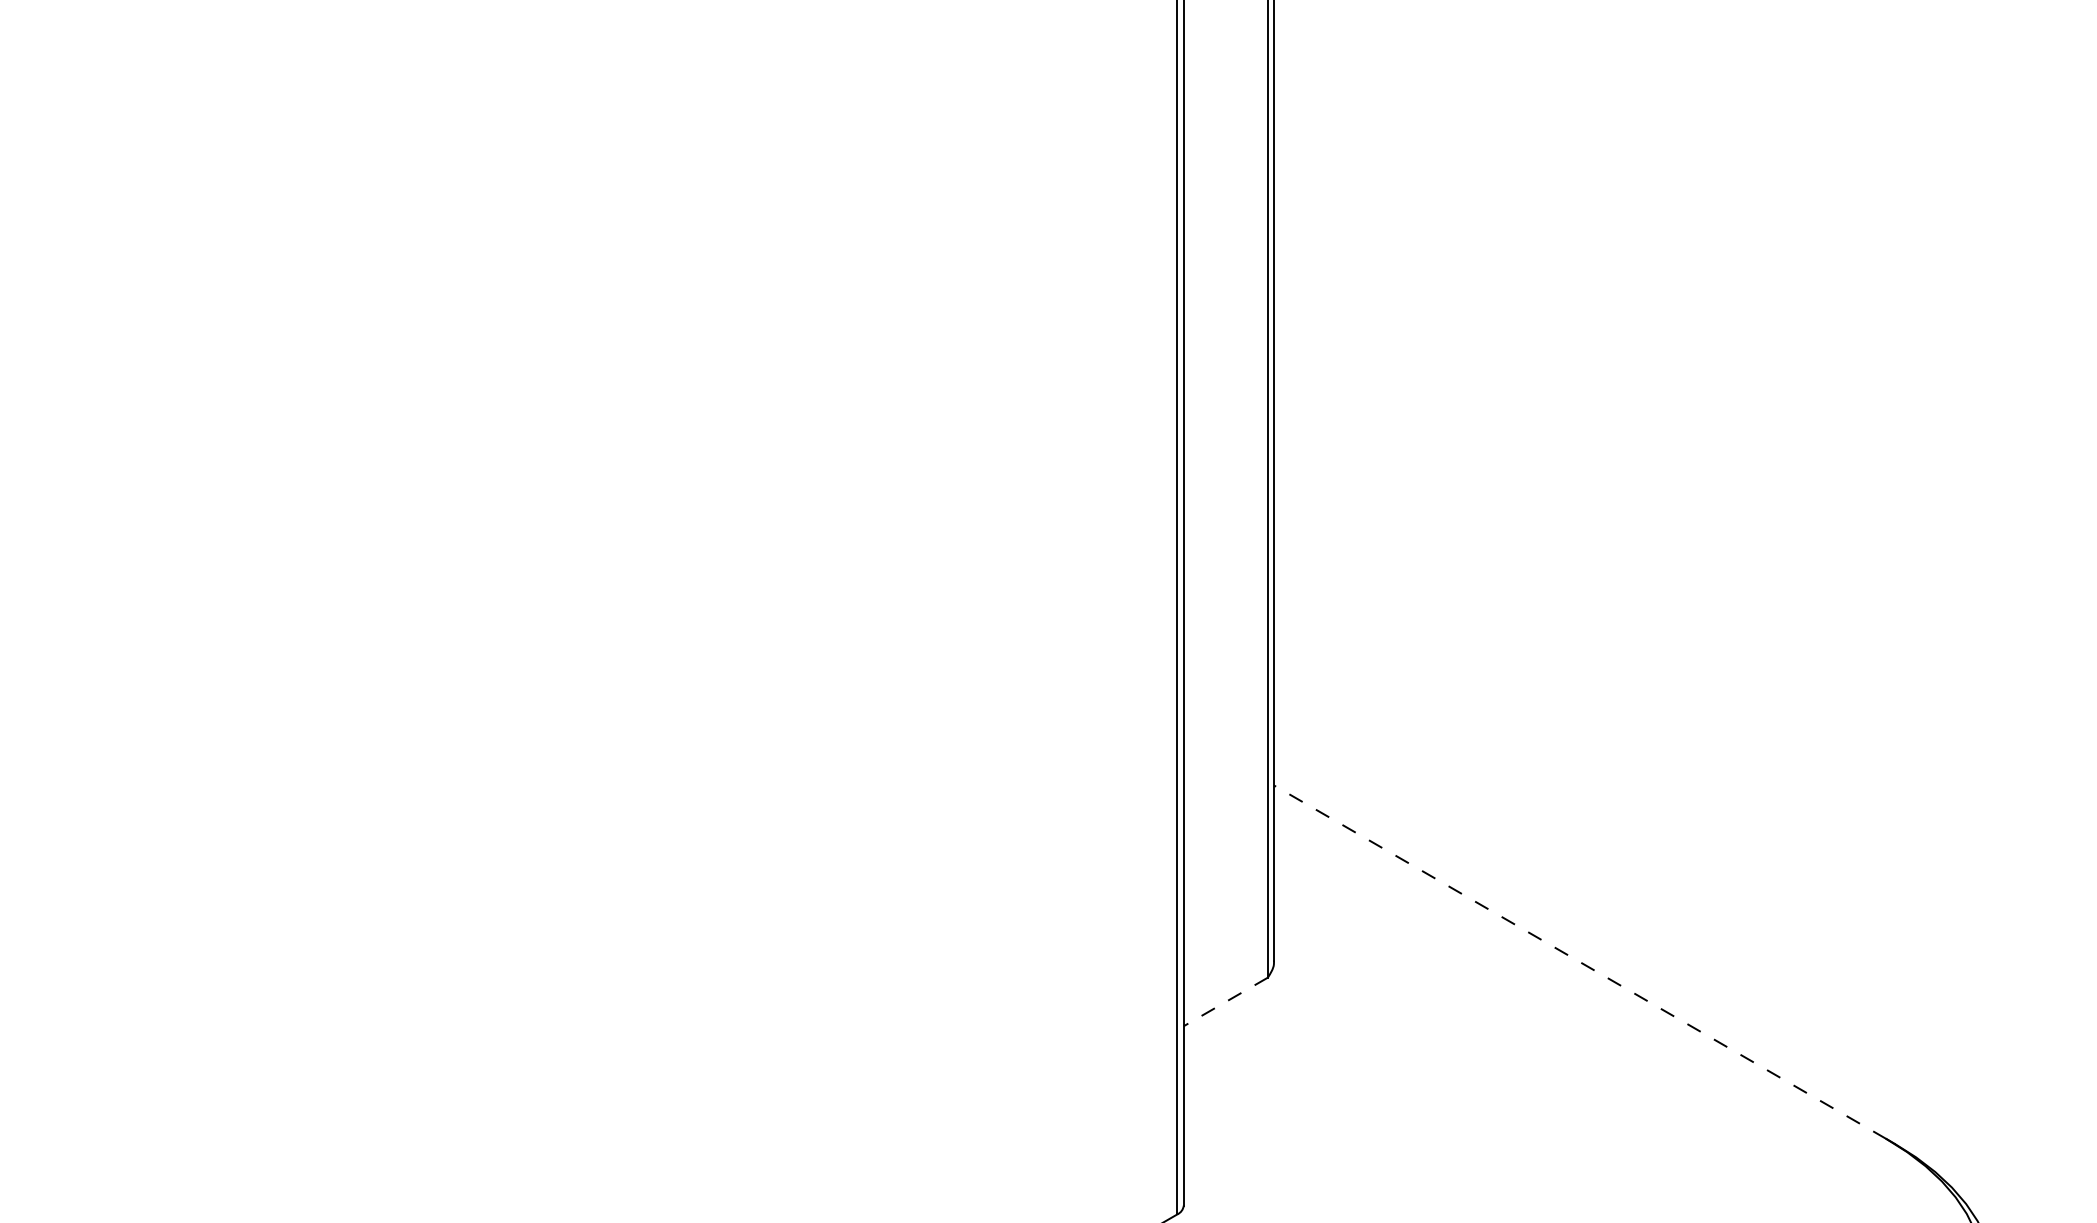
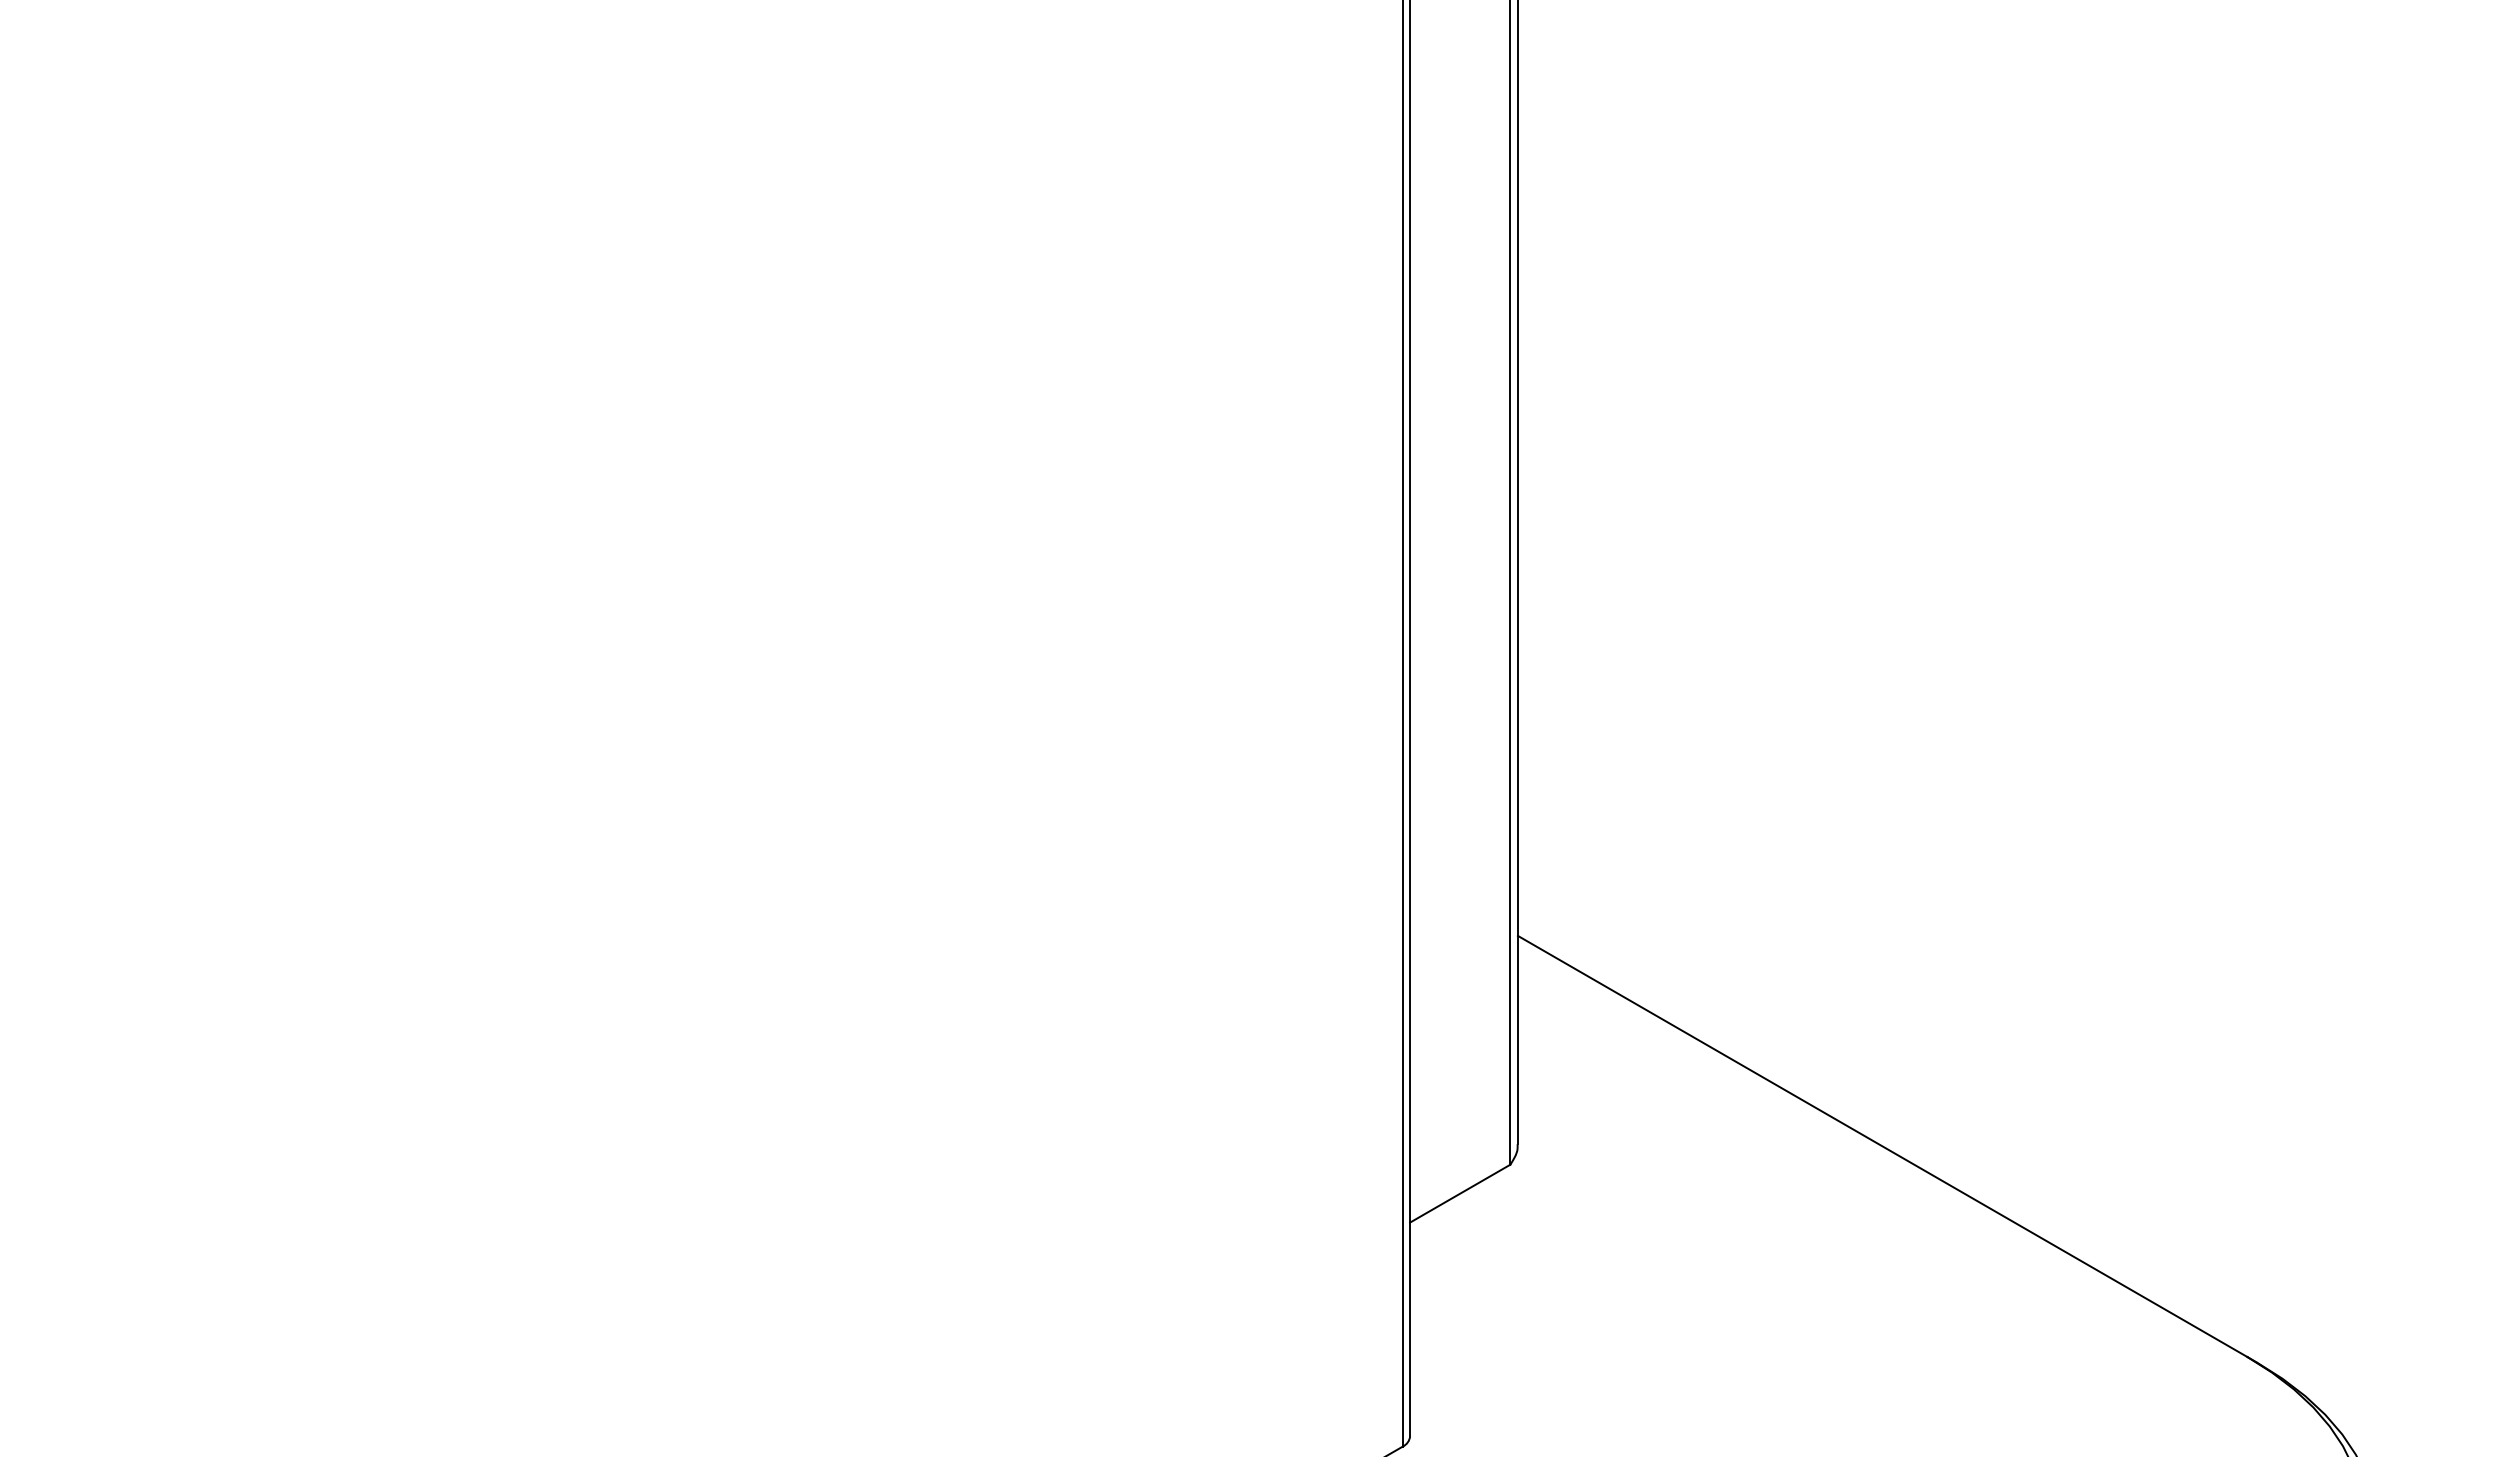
line: (1580, 962) -> (1882, 1146), dashed -> solid
line: (1226, 1001) -> (1460, 1193), dashed -> solid

